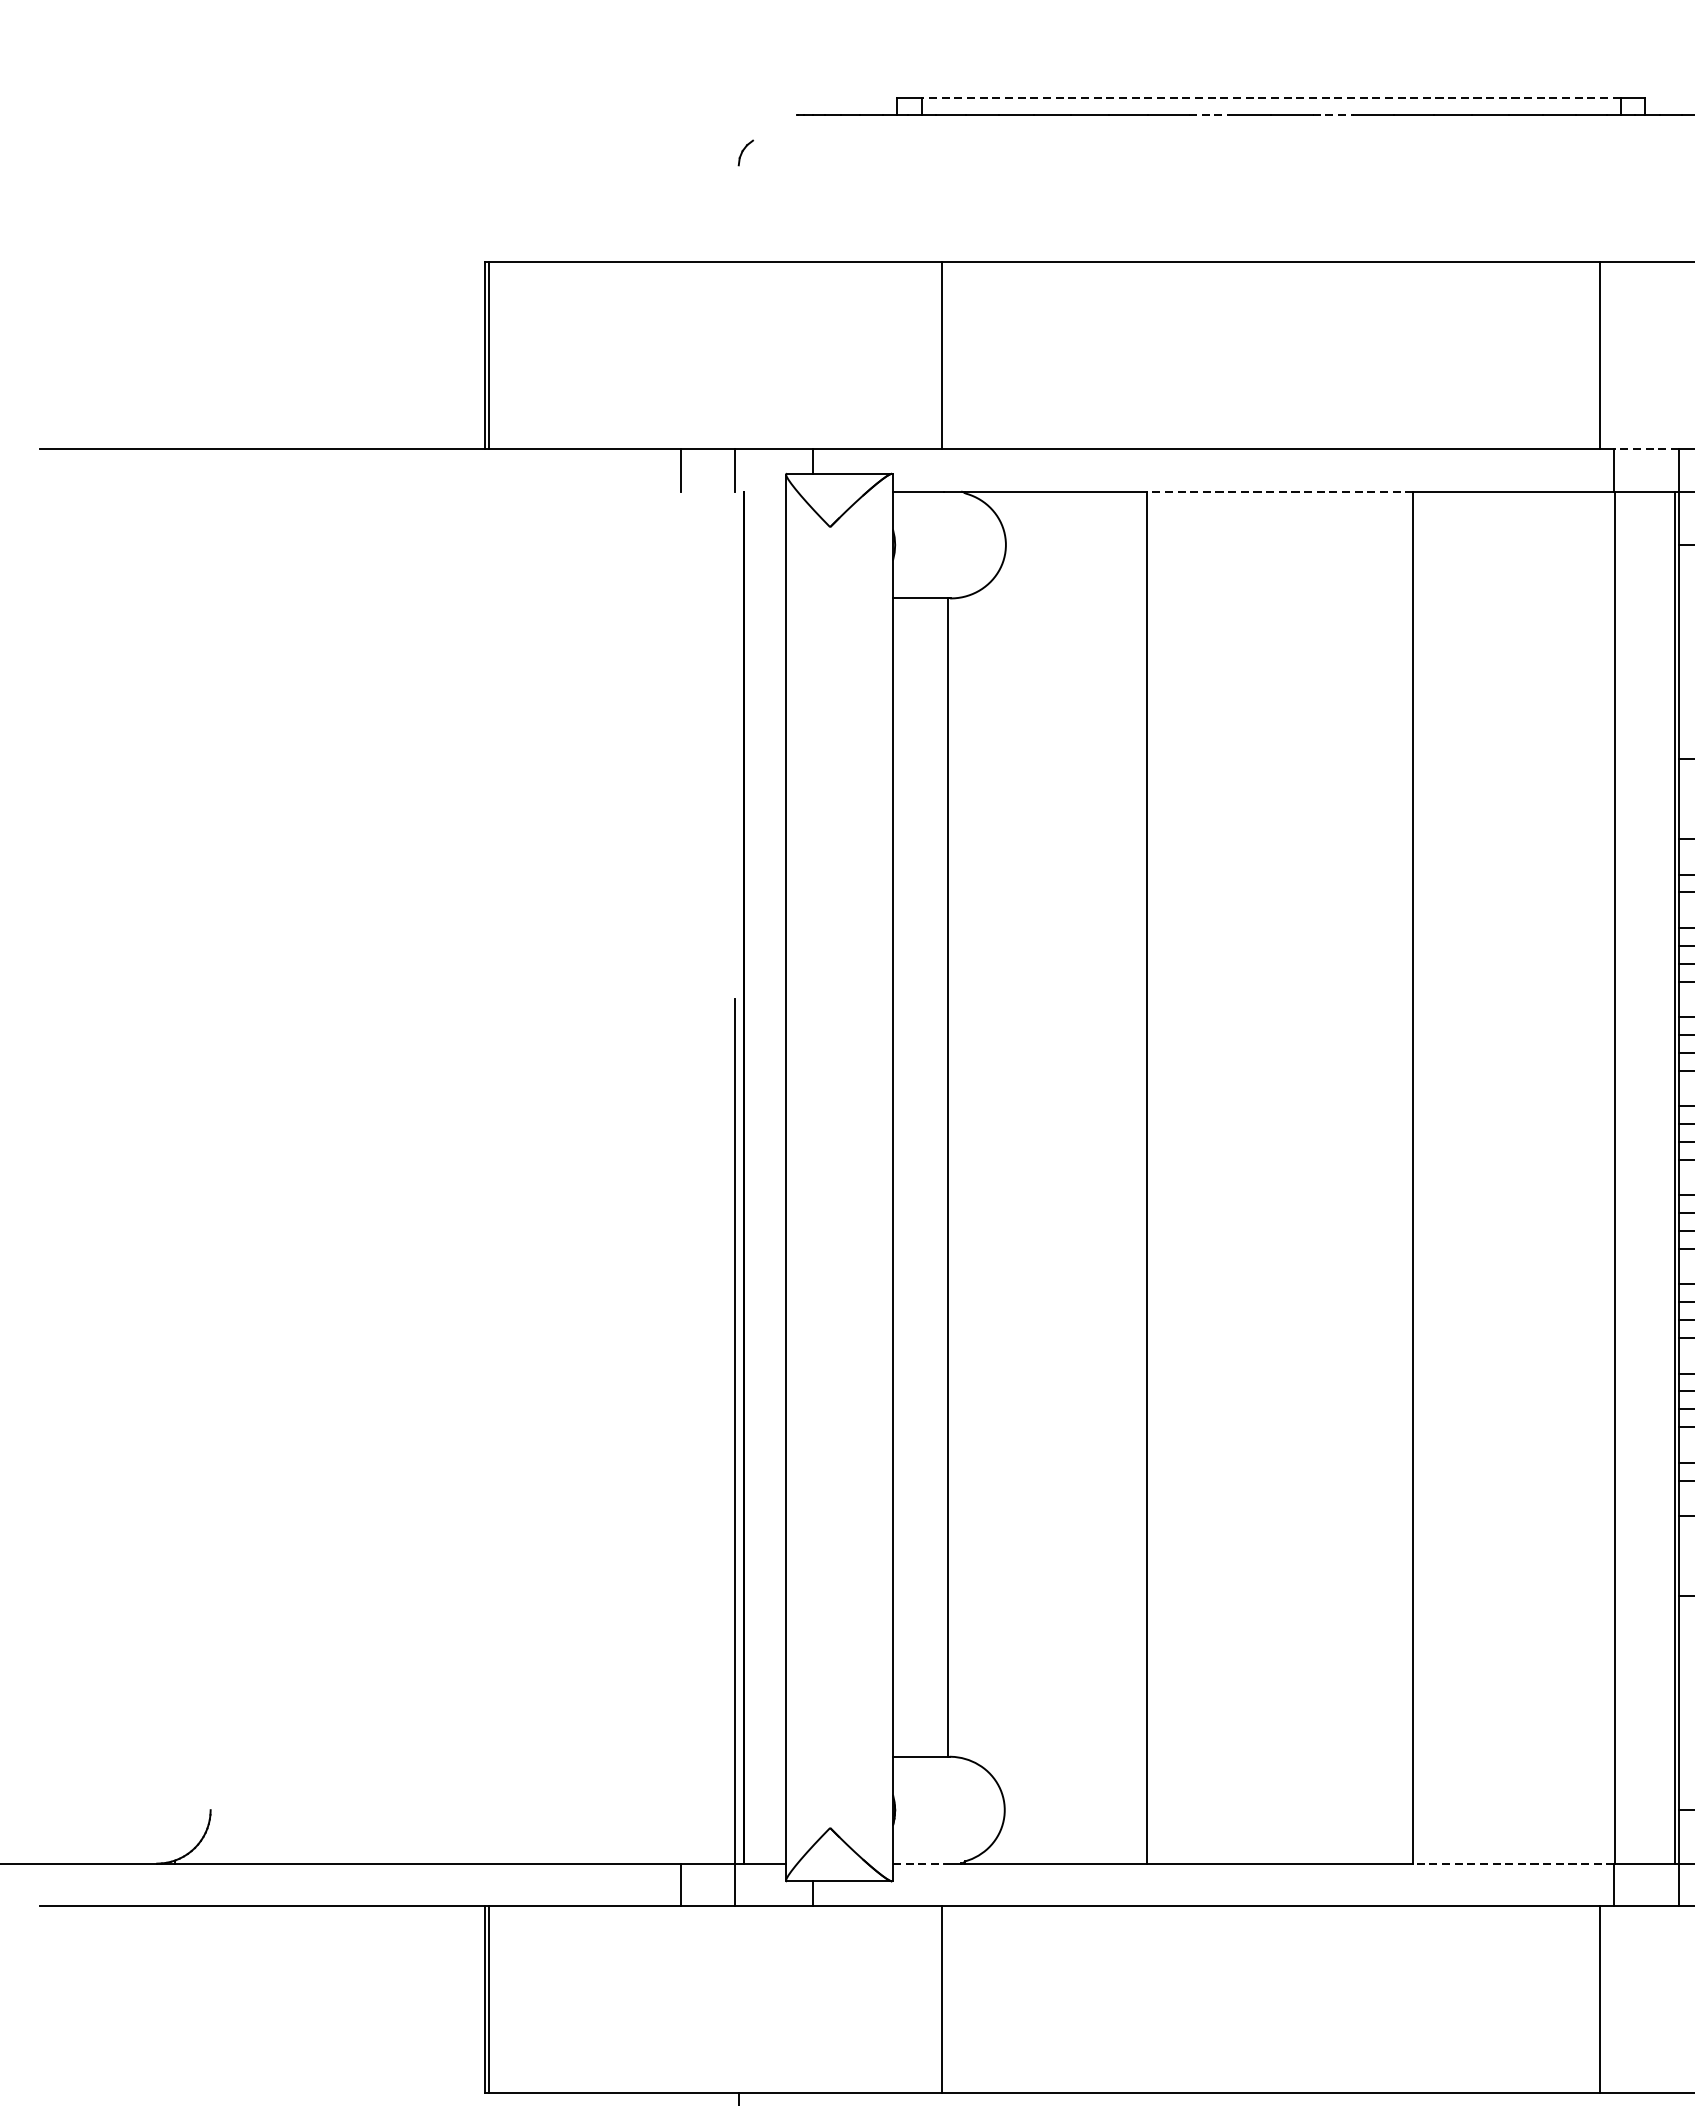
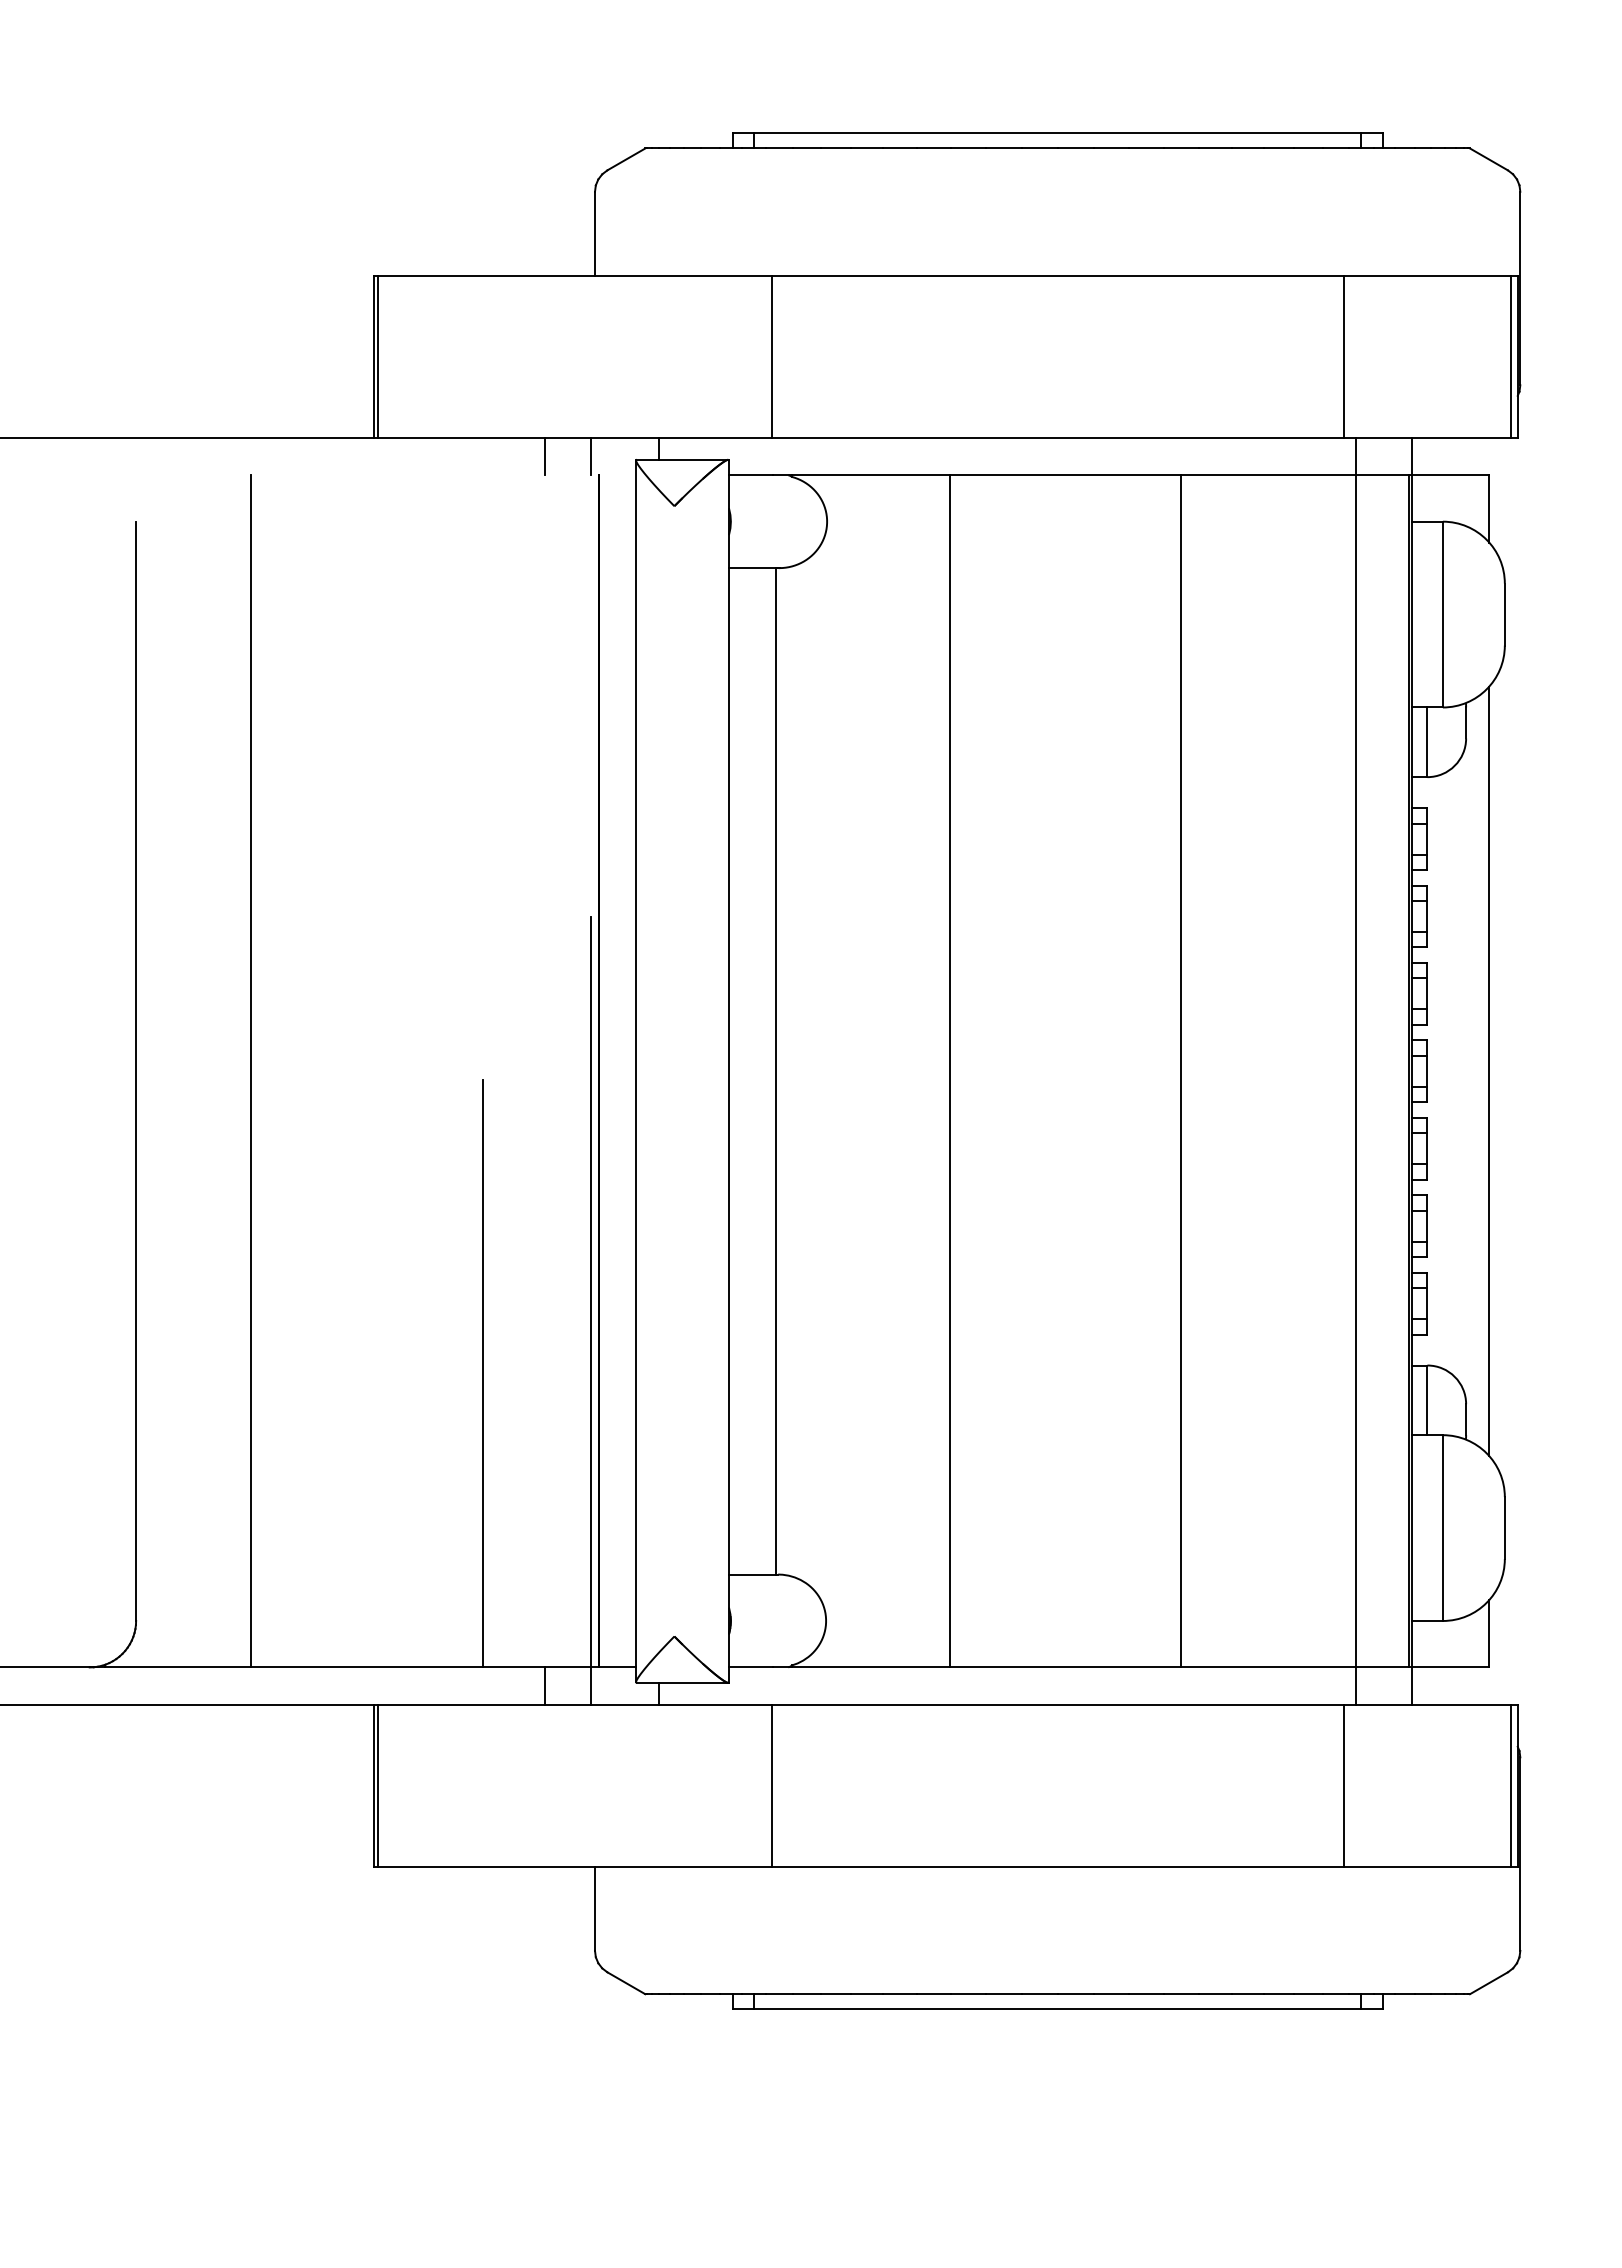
line: (1271, 98) -> (1057, 133), dashed -> solid
line: (1208, 115) -> (1003, 148), dashed -> solid
line: (1333, 115) -> (1111, 148), dashed -> solid
line: (775, 128) -> (626, 159), added
line: (739, 213) -> (595, 233), added
line: (1646, 449) -> (1383, 438), dashed -> solid
line: (1280, 491) -> (1065, 475), dashed -> solid
line: (211, 1176) -> (136, 1070), added
line: (342, 1177) -> (250, 1071), added
line: (609, 1525) -> (482, 1373), added
line: (918, 1863) -> (751, 1667), dashed -> solid
line: (1513, 1863) -> (1268, 1667), dashed -> solid

